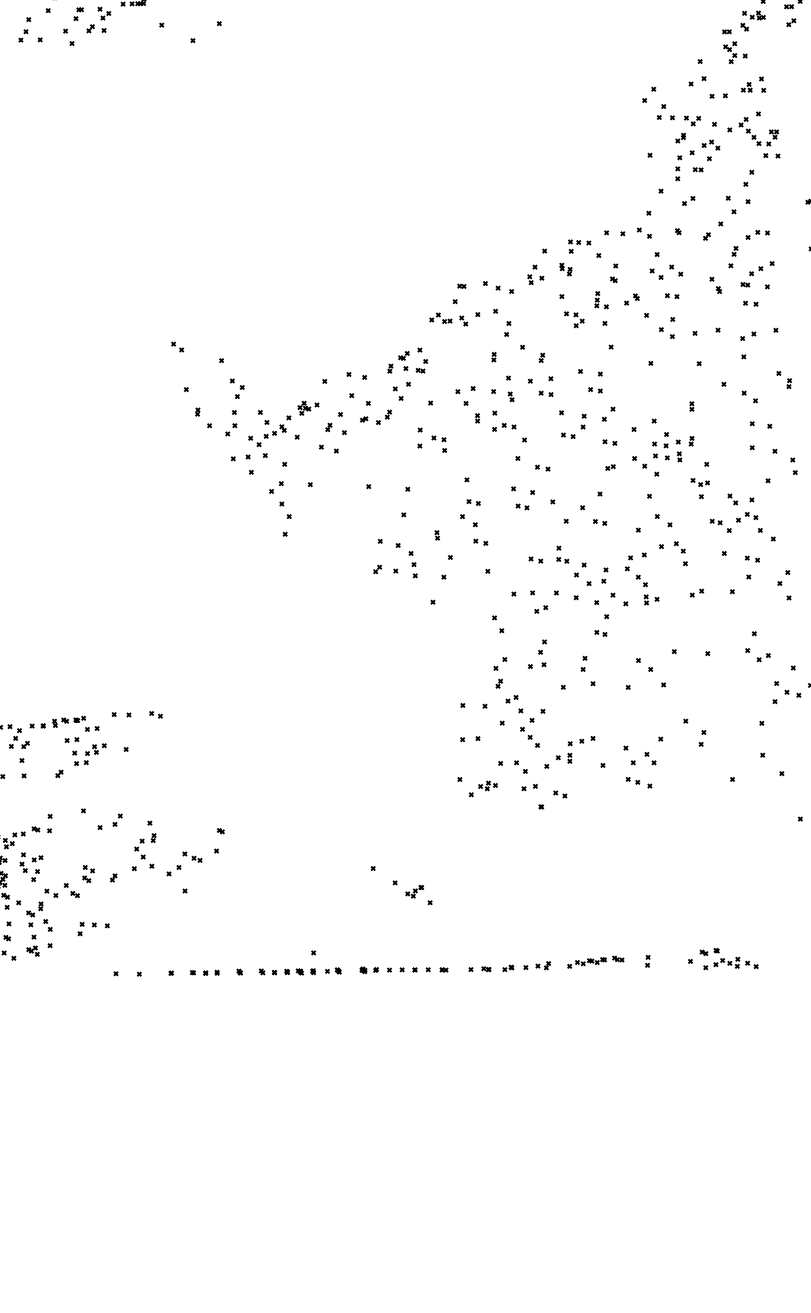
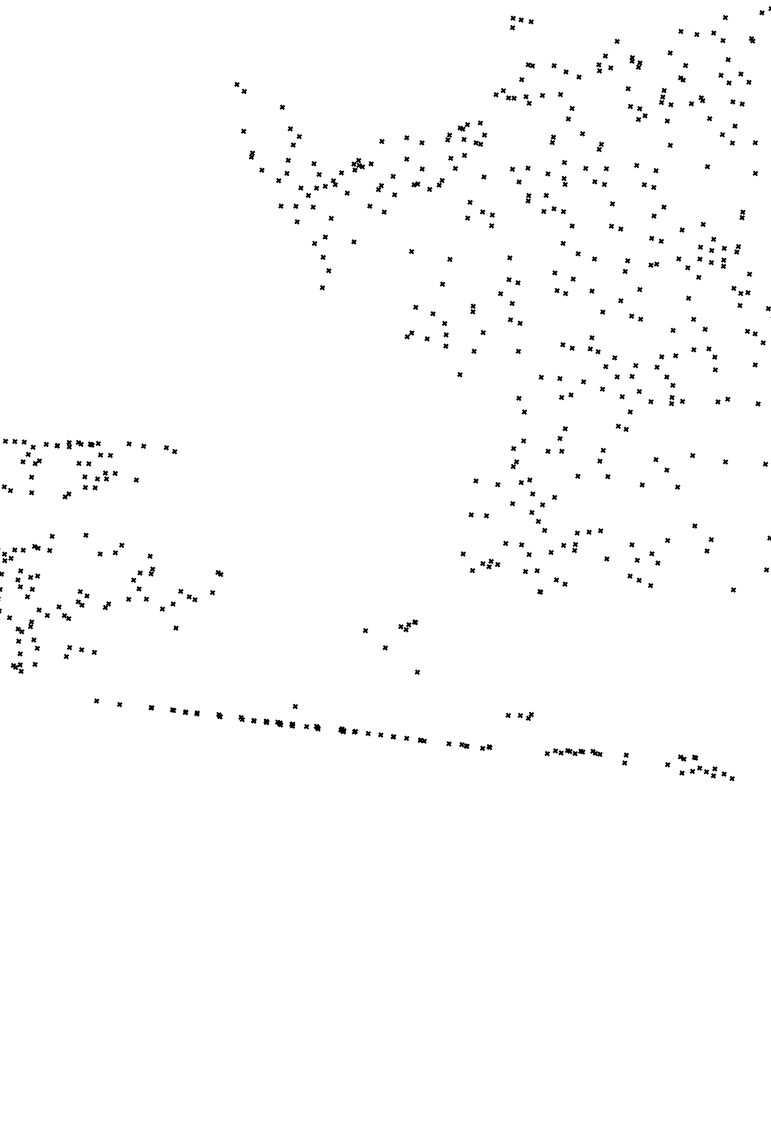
part: (579, 246) -> (521, 23), moved
part: (583, 421) -> (626, 265), moved
part: (542, 467) -> (586, 255), size x1.6
part: (414, 891) -> (407, 625), moved
part: (536, 965) -> (519, 714), moved

